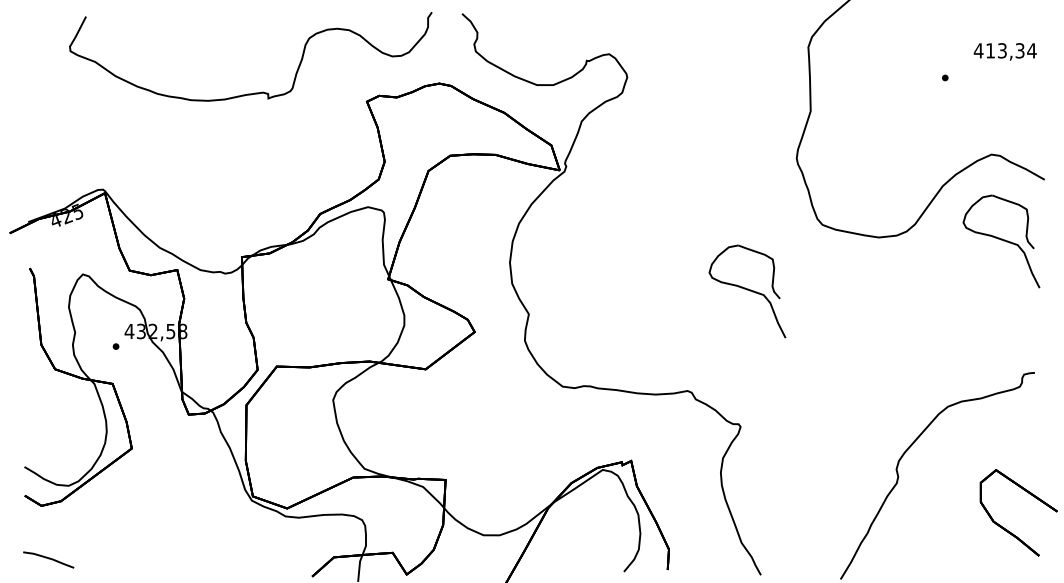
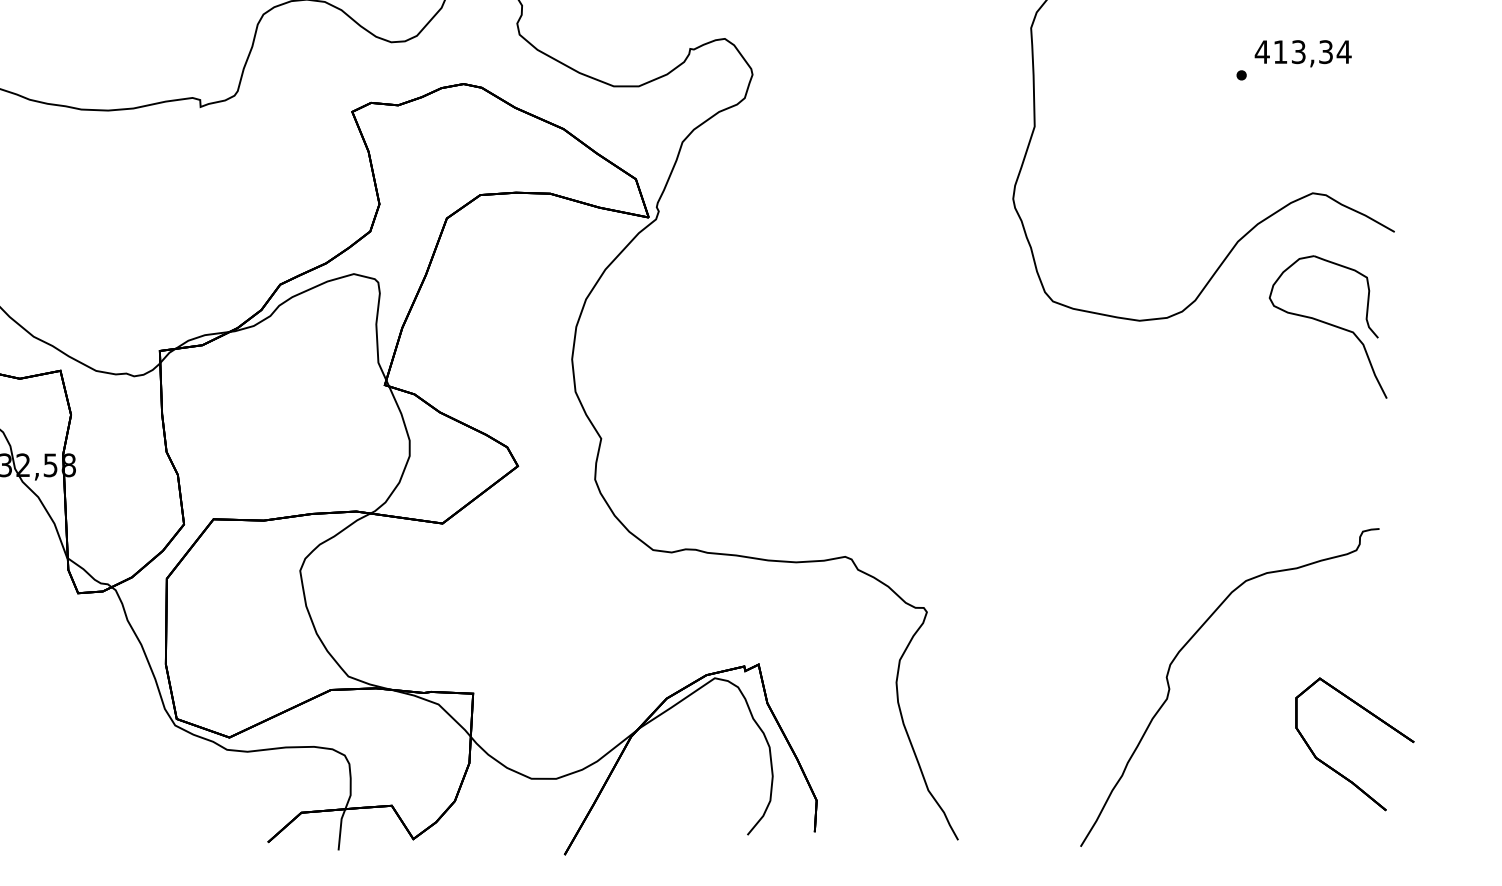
text: (1004, 51) -> (1302, 53), moved
part: (747, 291) -> (937, 403), removed

